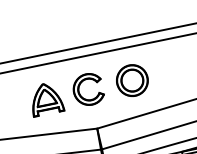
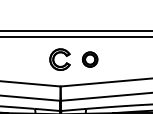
part: (131, 80) -> (89, 59), size x0.7
part: (45, 98) -> (30, 59), removed

